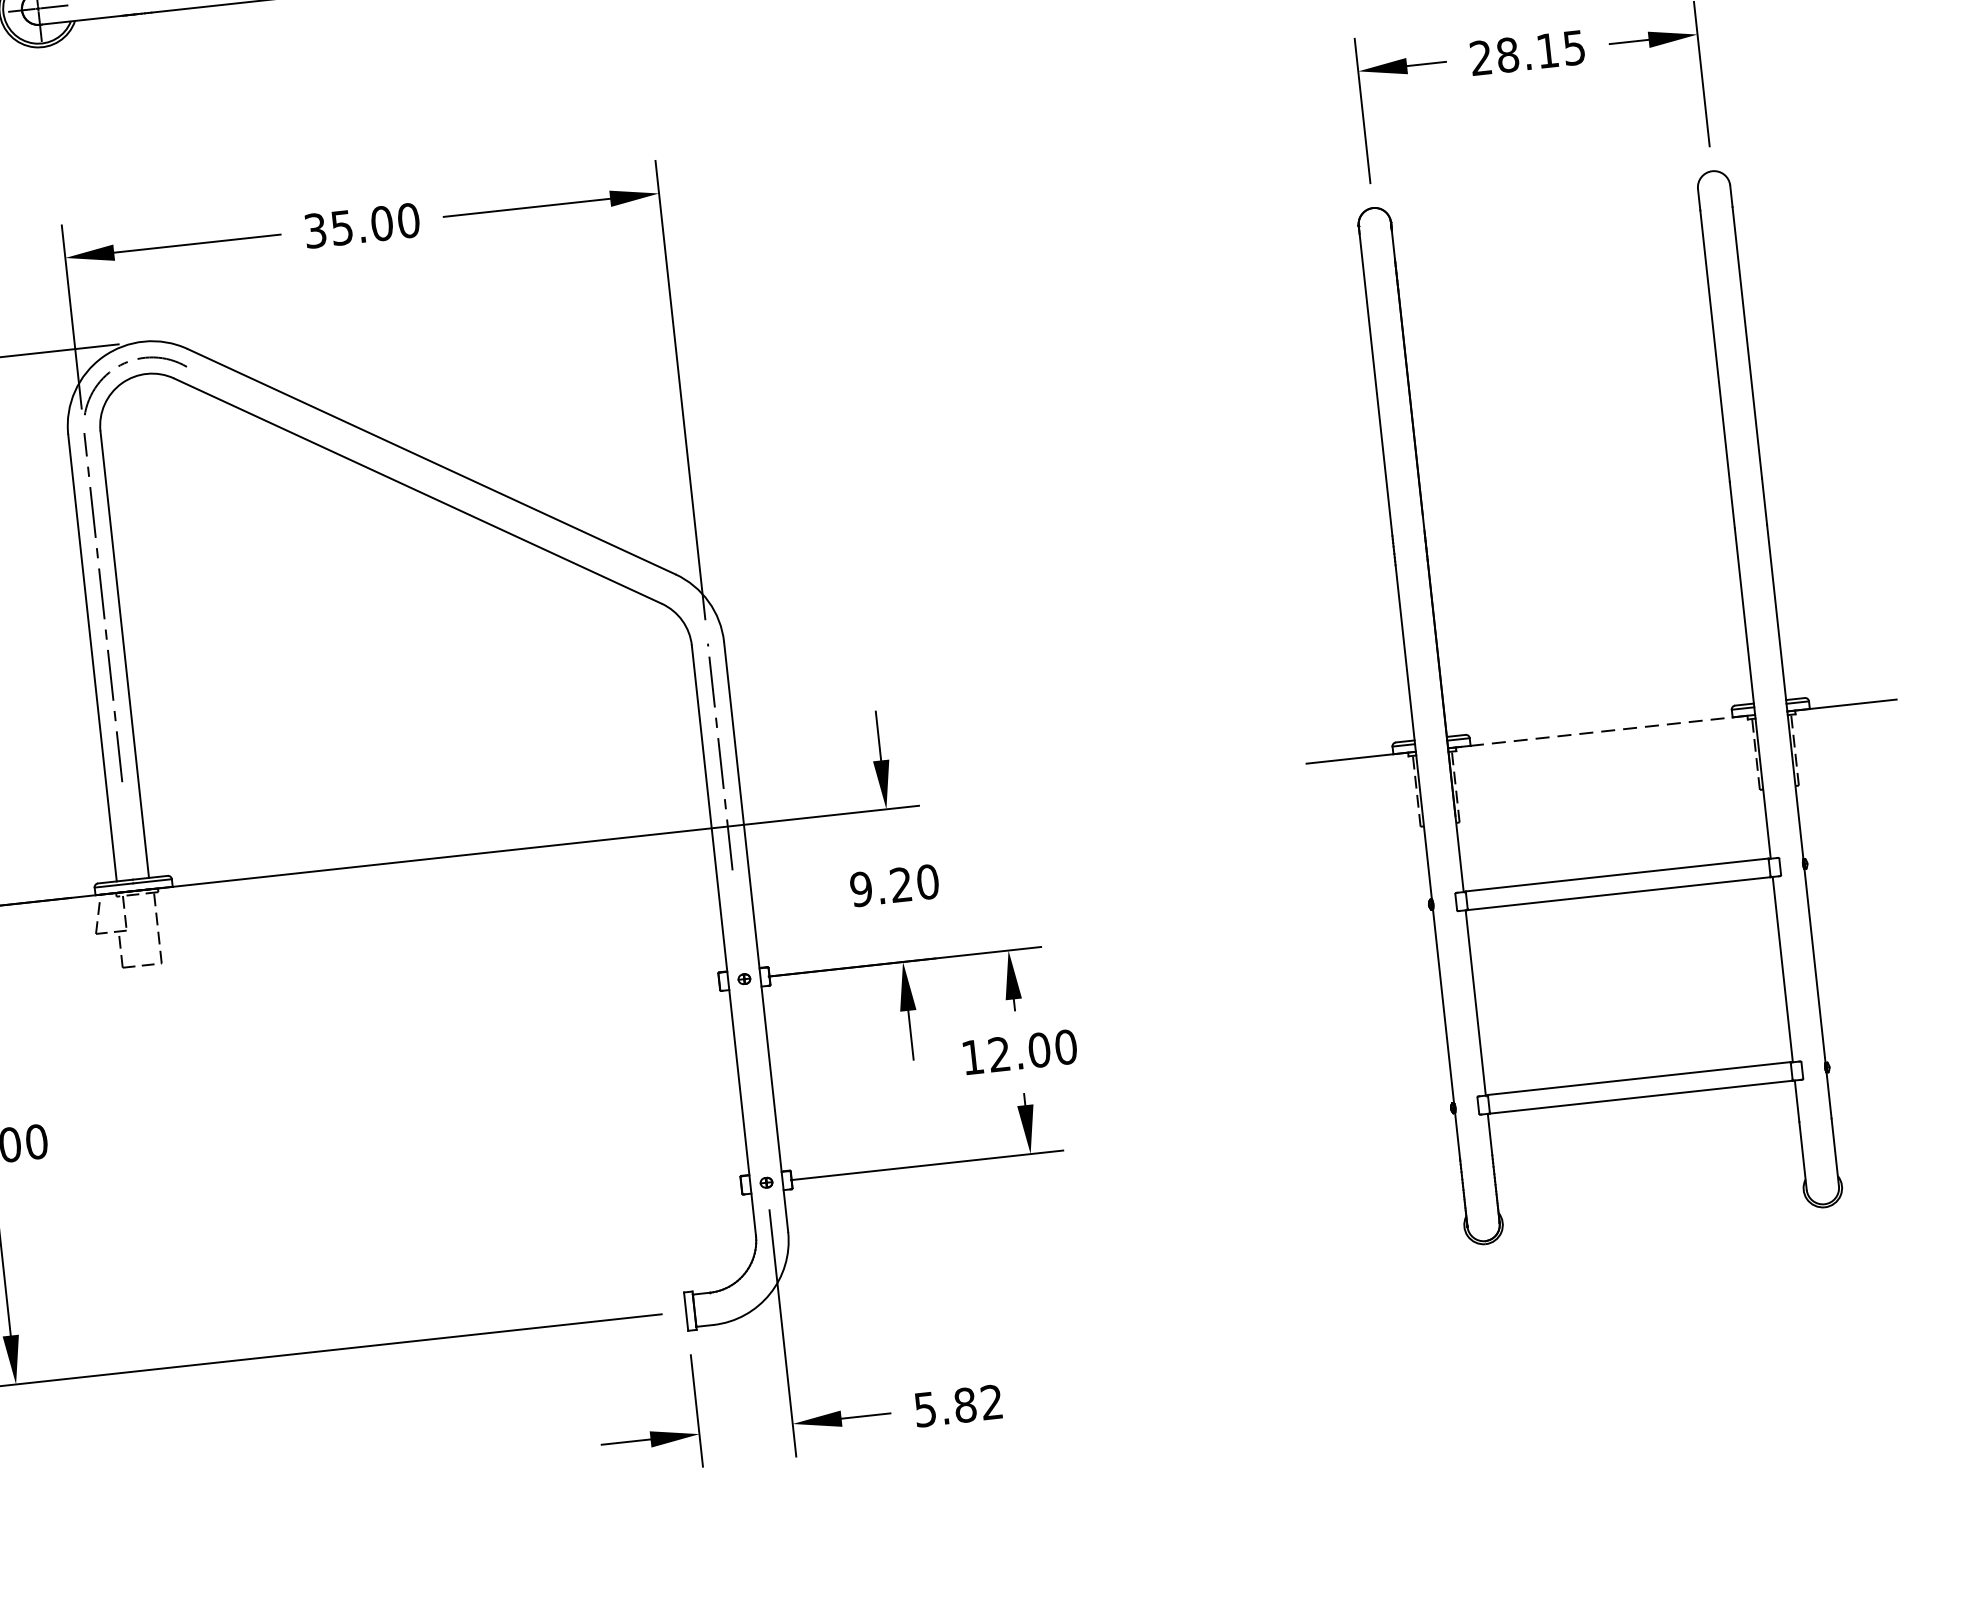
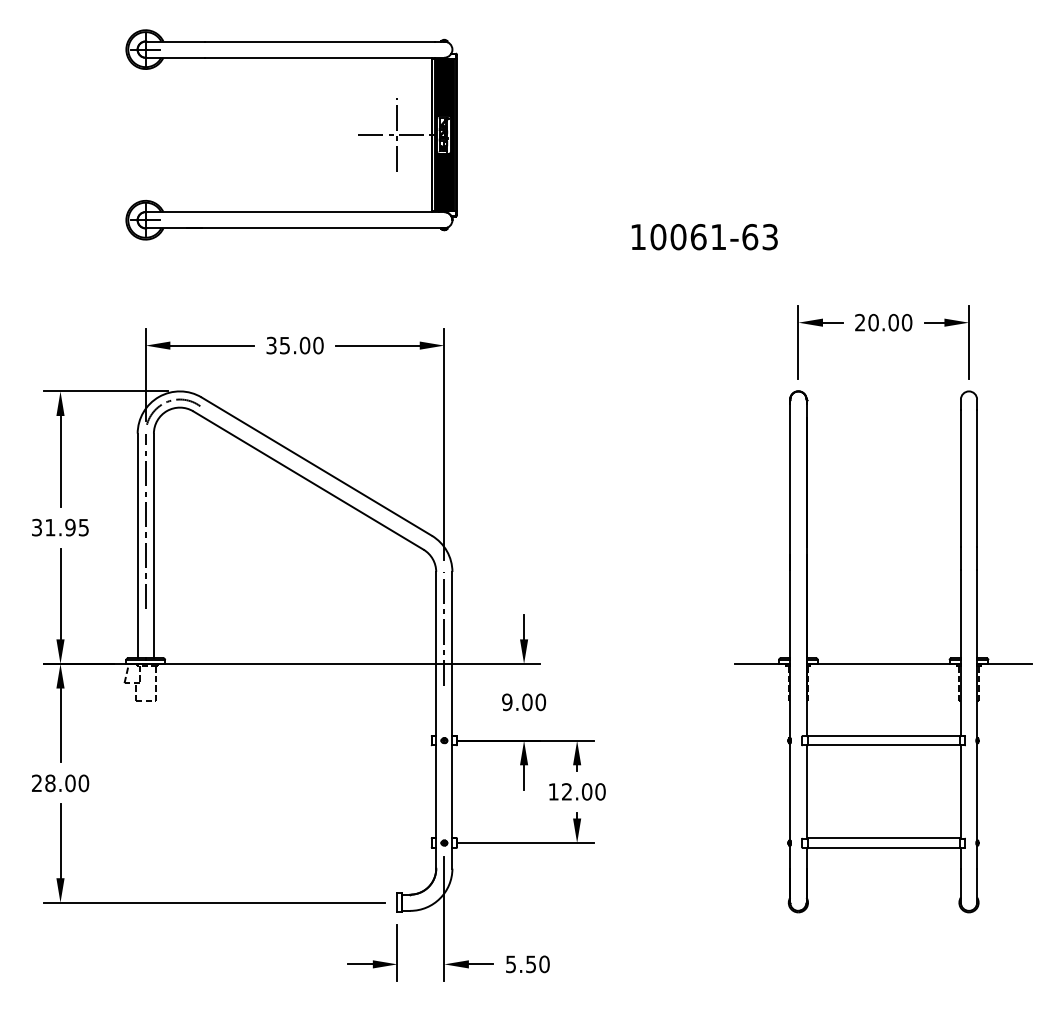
text: (1541, 51) -> (890, 322), 28.15 -> 20.00
line: (1603, 730) -> (884, 663), dashed -> solid
text: (901, 885) -> (527, 702), 9.20 -> 9.00
text: (978, 1404) -> (537, 964), 5.82 -> 5.50

